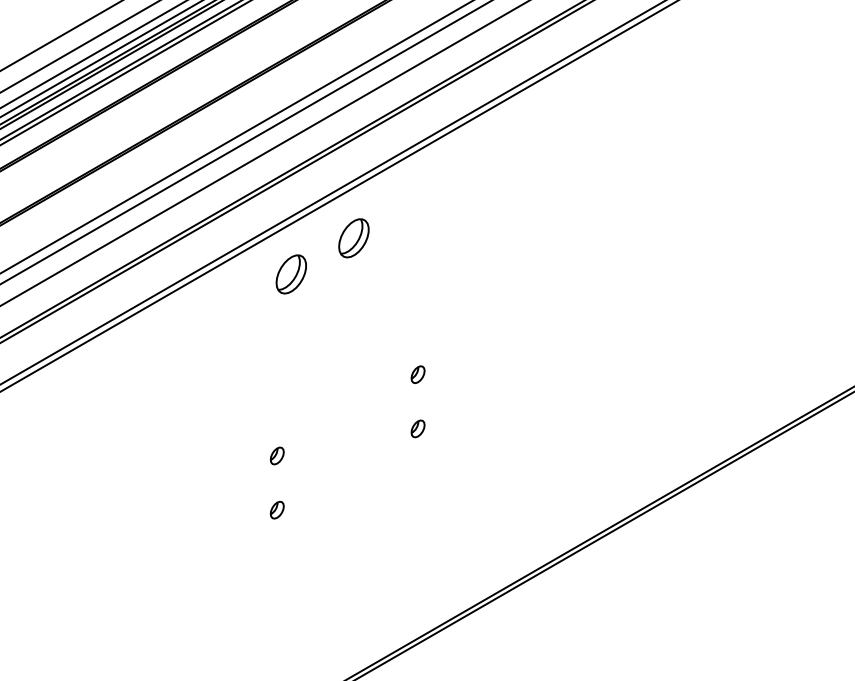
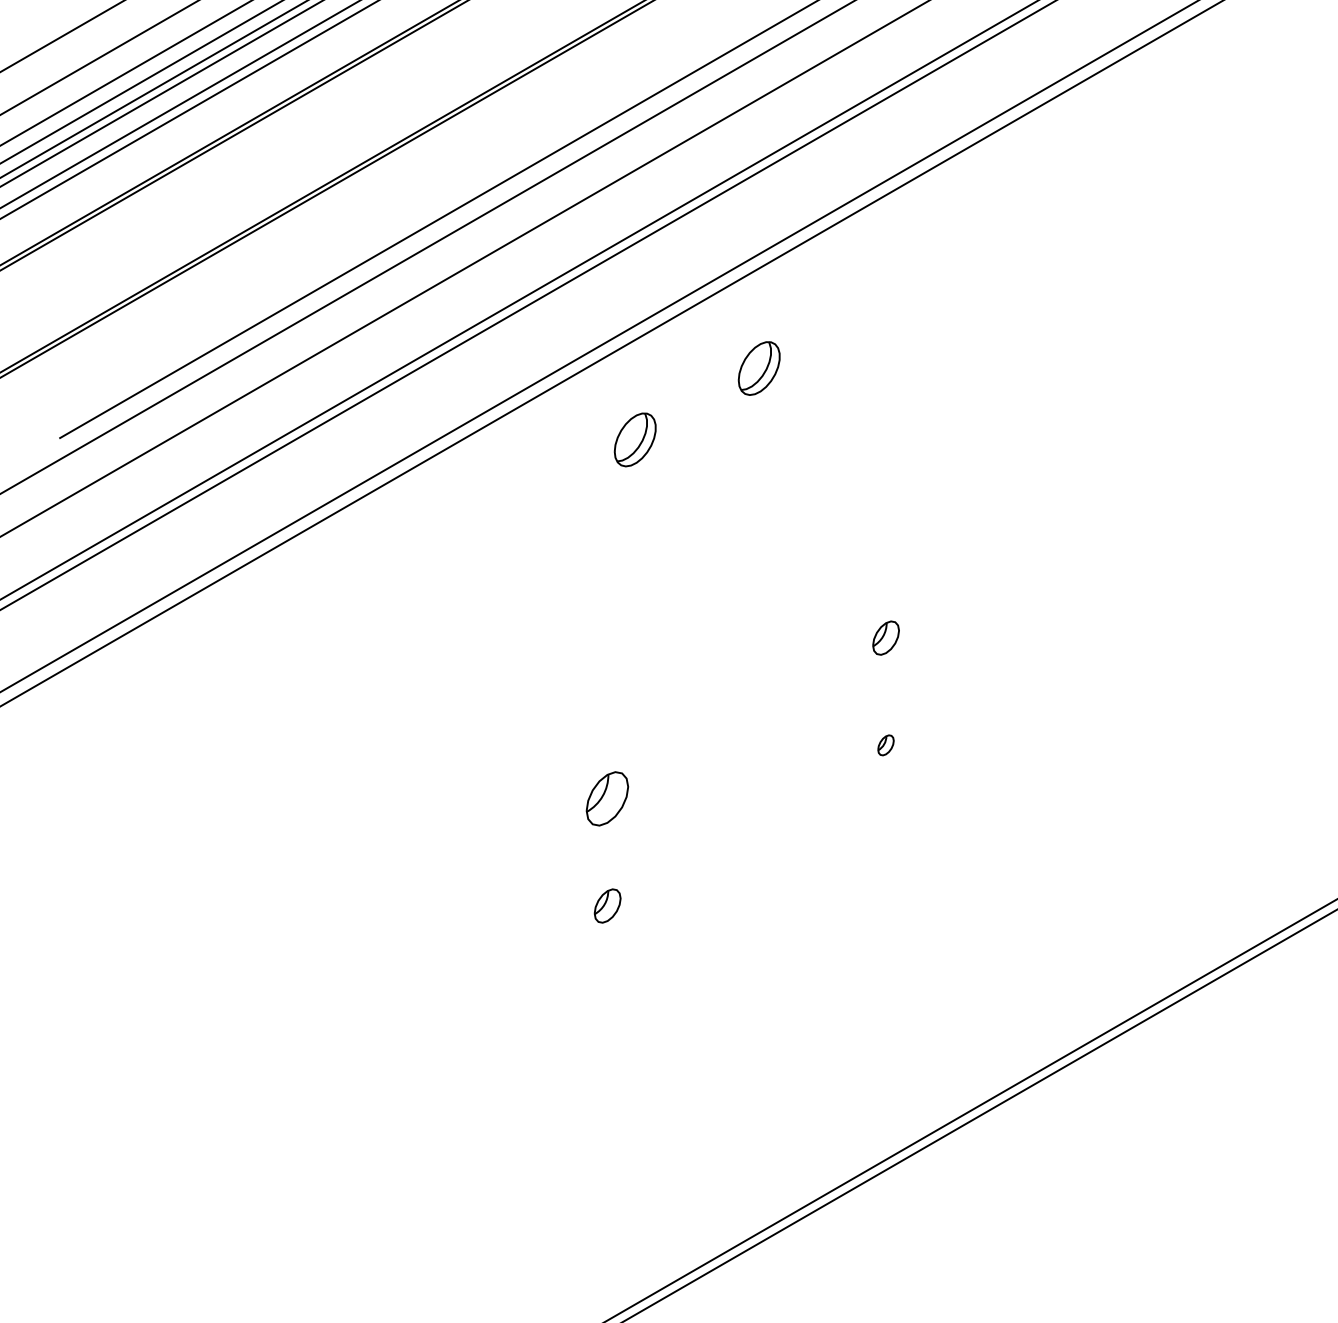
part: (353, 238) -> (758, 368), size x0.7
part: (290, 274) -> (633, 439), size x0.7
part: (417, 428) -> (884, 744), size x0.6
part: (277, 455) -> (608, 797), size x1.6

